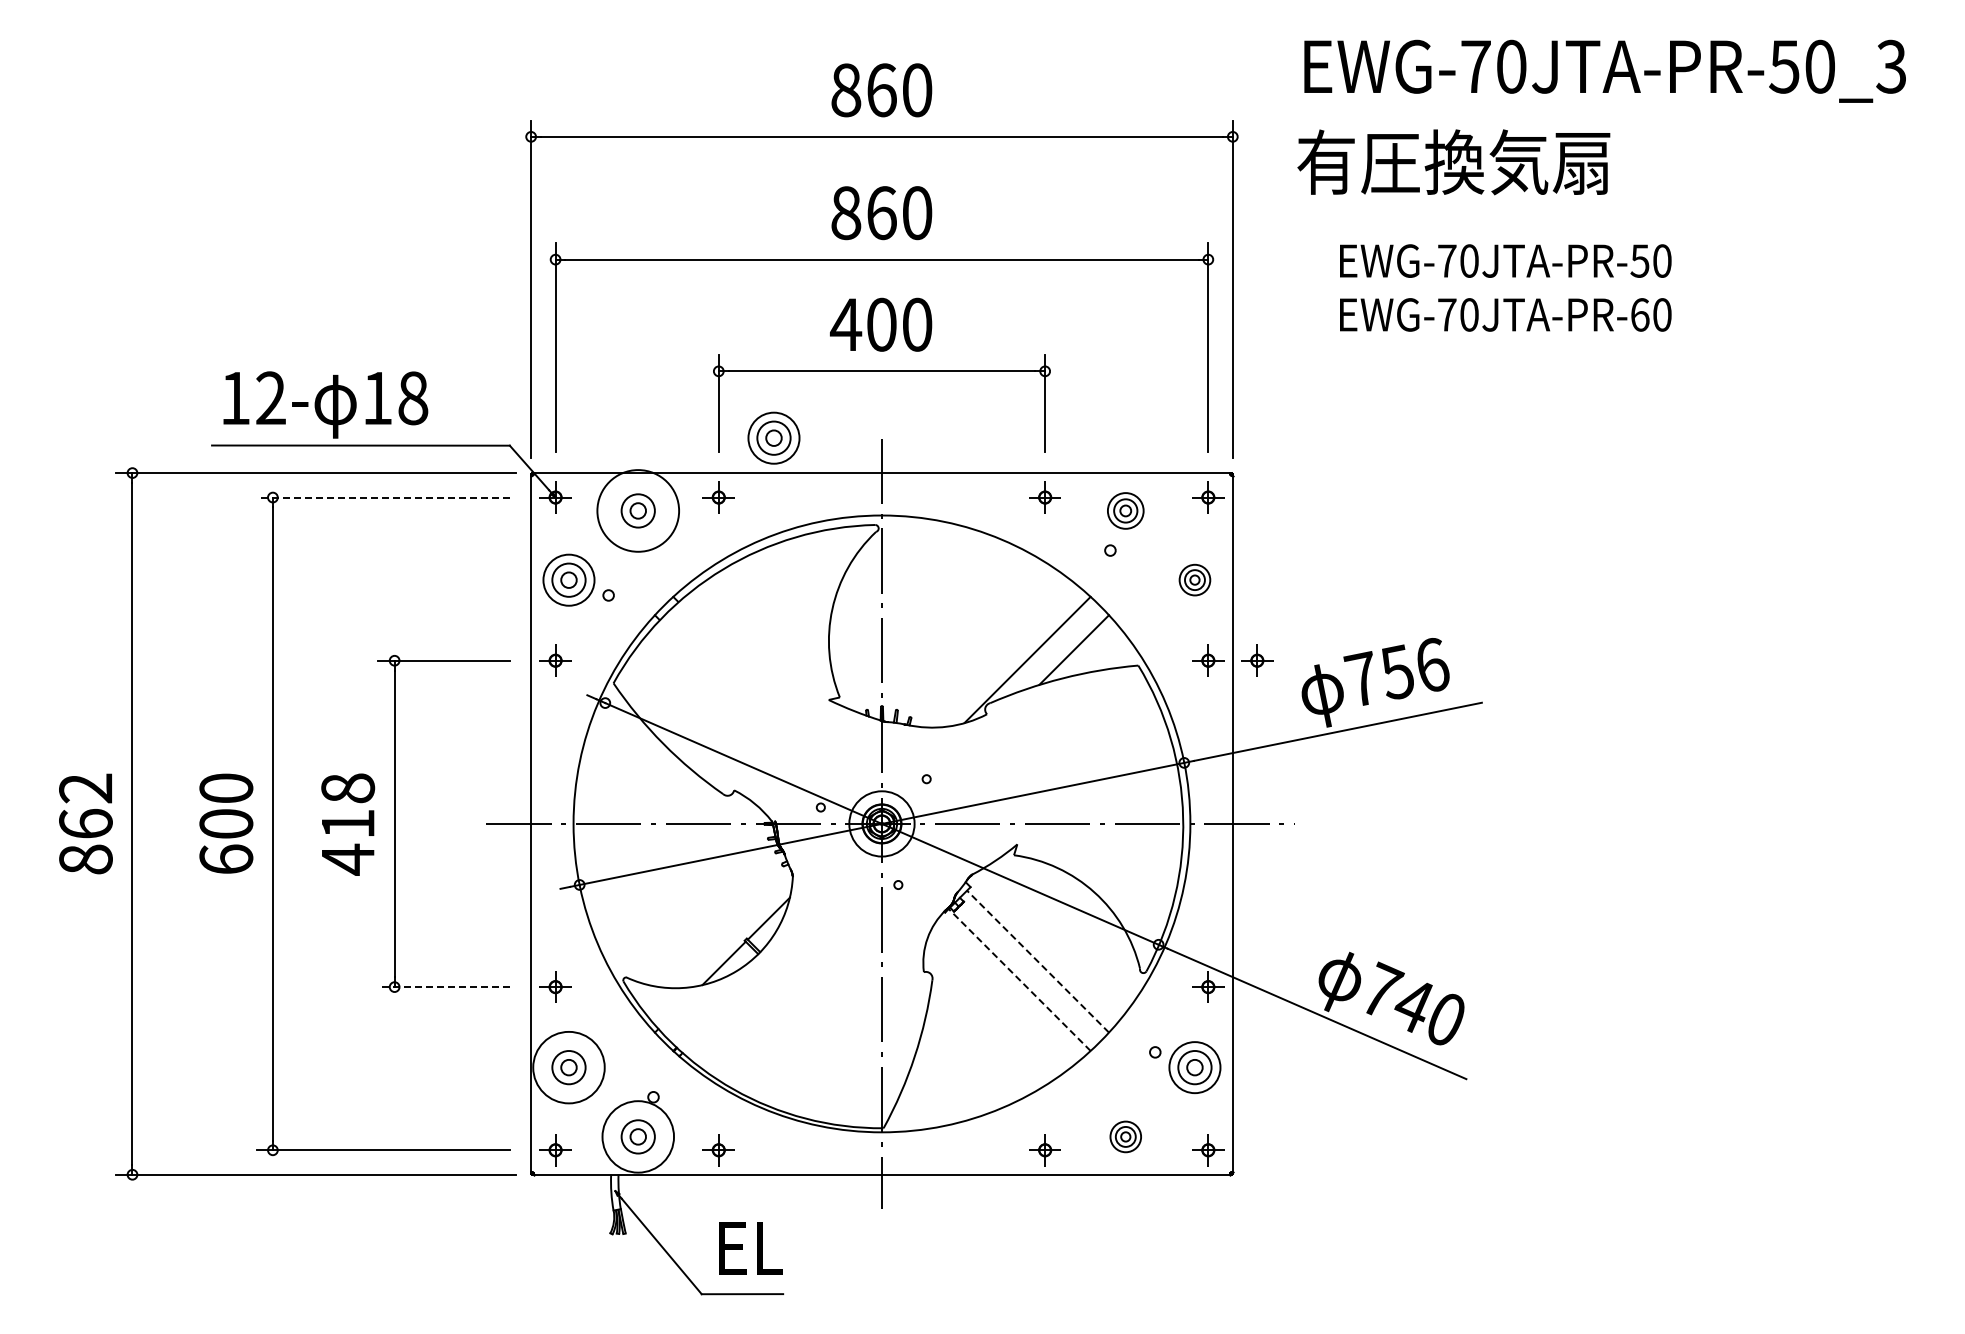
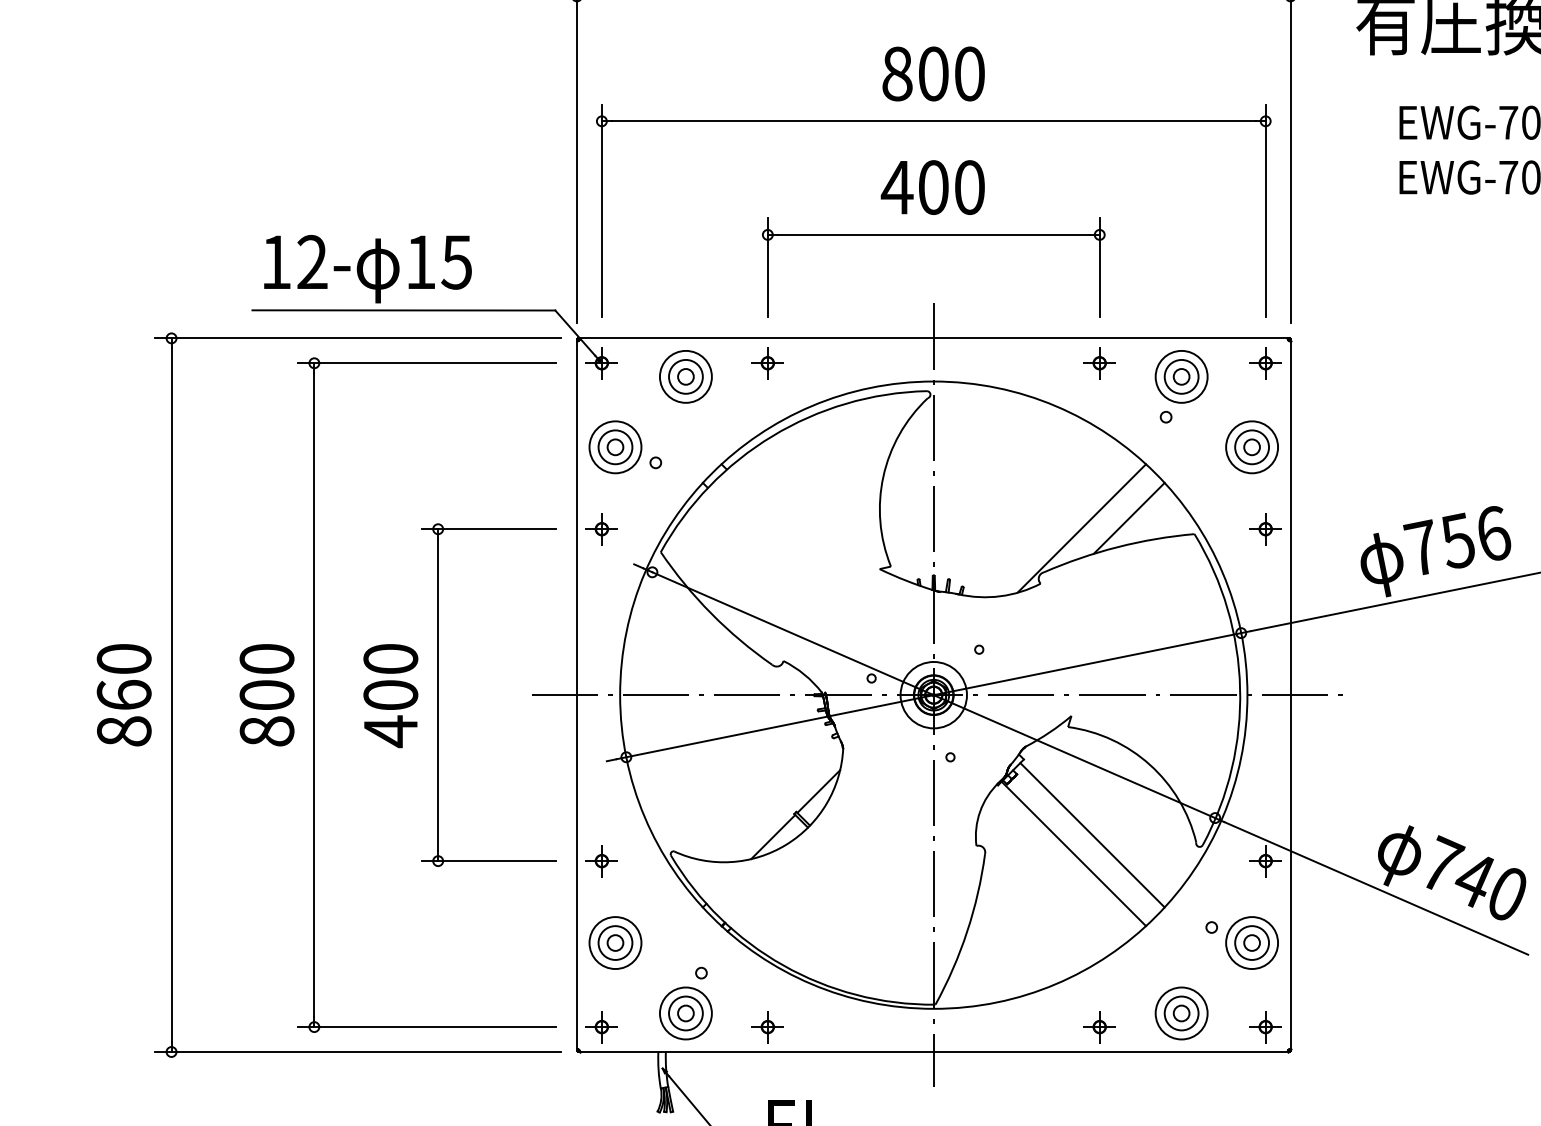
text: (881, 213) -> (933, 74), 860 -> 800
text: (412, 398) -> (456, 262), 18 -> 15
part: (773, 437) -> (823, 302), removed
line: (383, 497) -> (426, 363), dashed -> solid
circle: (637, 510) -> (685, 376), size x0.62
part: (1125, 510) -> (1181, 376), size x1.43
part: (1194, 579) -> (1251, 446), size x1.67
part: (1257, 660) -> (1315, 528), removed
text: (85, 788) -> (123, 659), 862 -> 860
text: (348, 805) -> (391, 676), 418 -> 400
text: (226, 859) -> (267, 731), 600 -> 800
line: (1037, 961) -> (1091, 835), dashed -> solid
line: (1019, 979) -> (1073, 853), dashed -> solid
line: (443, 987) -> (487, 861), dashed -> solid
circle: (568, 1067) -> (614, 942), size x0.71
circle: (637, 1136) -> (685, 1013), size x0.71
part: (1125, 1136) -> (1181, 1013), size x1.67

